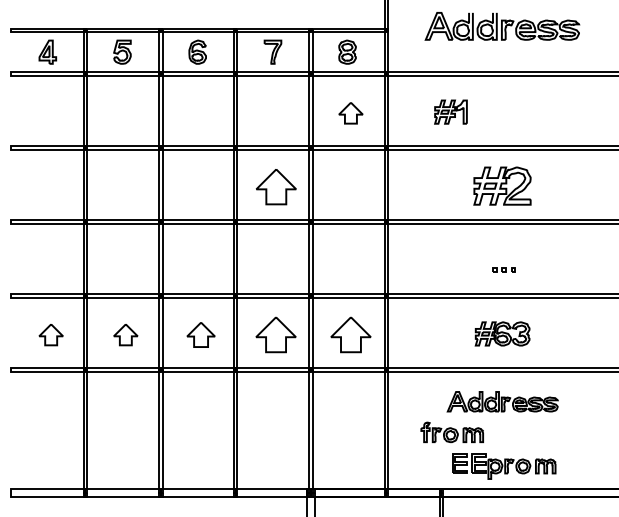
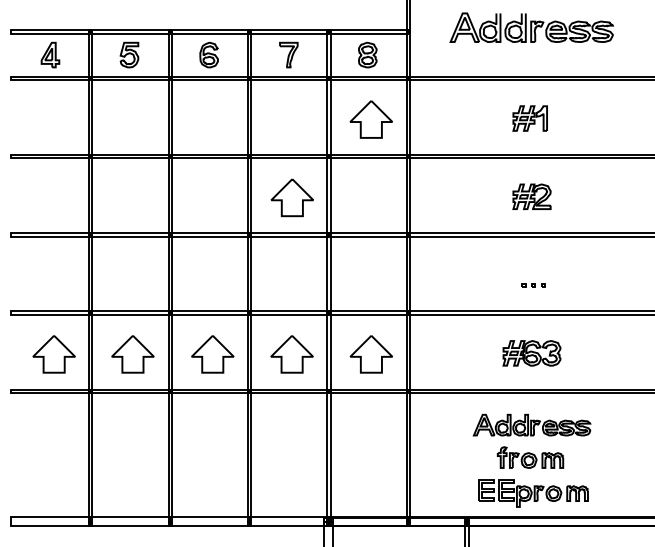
part: (450, 111) -> (529, 117), moved
part: (350, 113) -> (370, 119), size x1.67
part: (502, 185) -> (531, 196), size x0.62
part: (50, 334) -> (53, 353), size x1.67
part: (125, 334) -> (132, 353), size x1.67
part: (200, 334) -> (212, 353), size x1.43
part: (451, 432) -> (529, 457), moved

